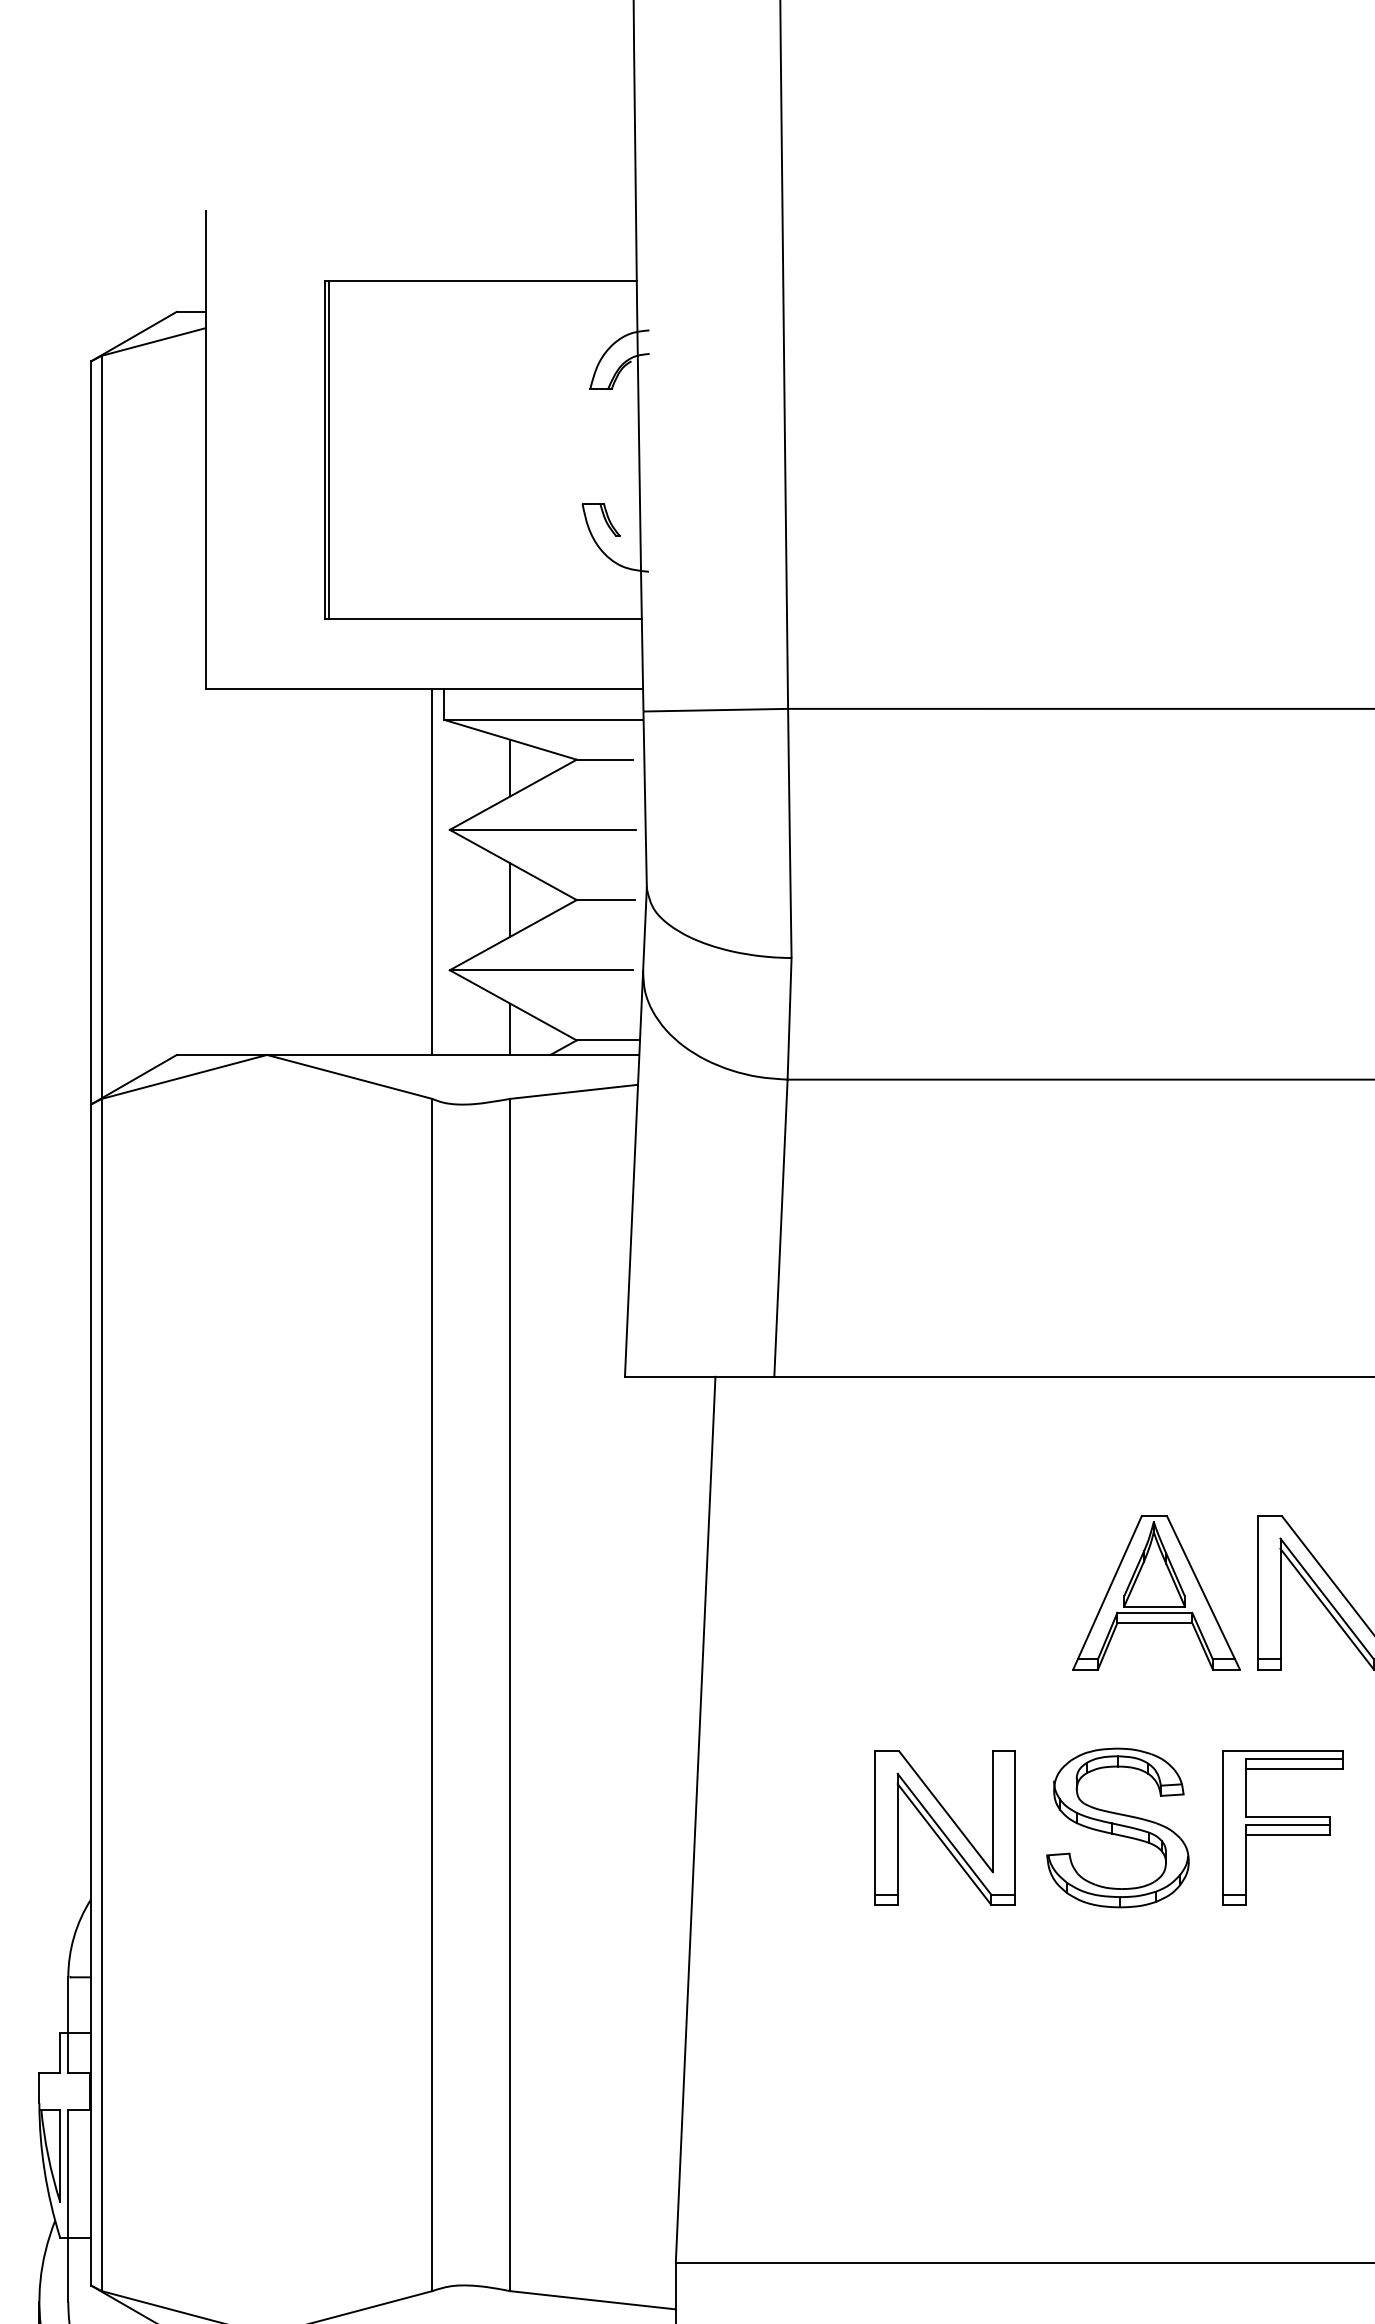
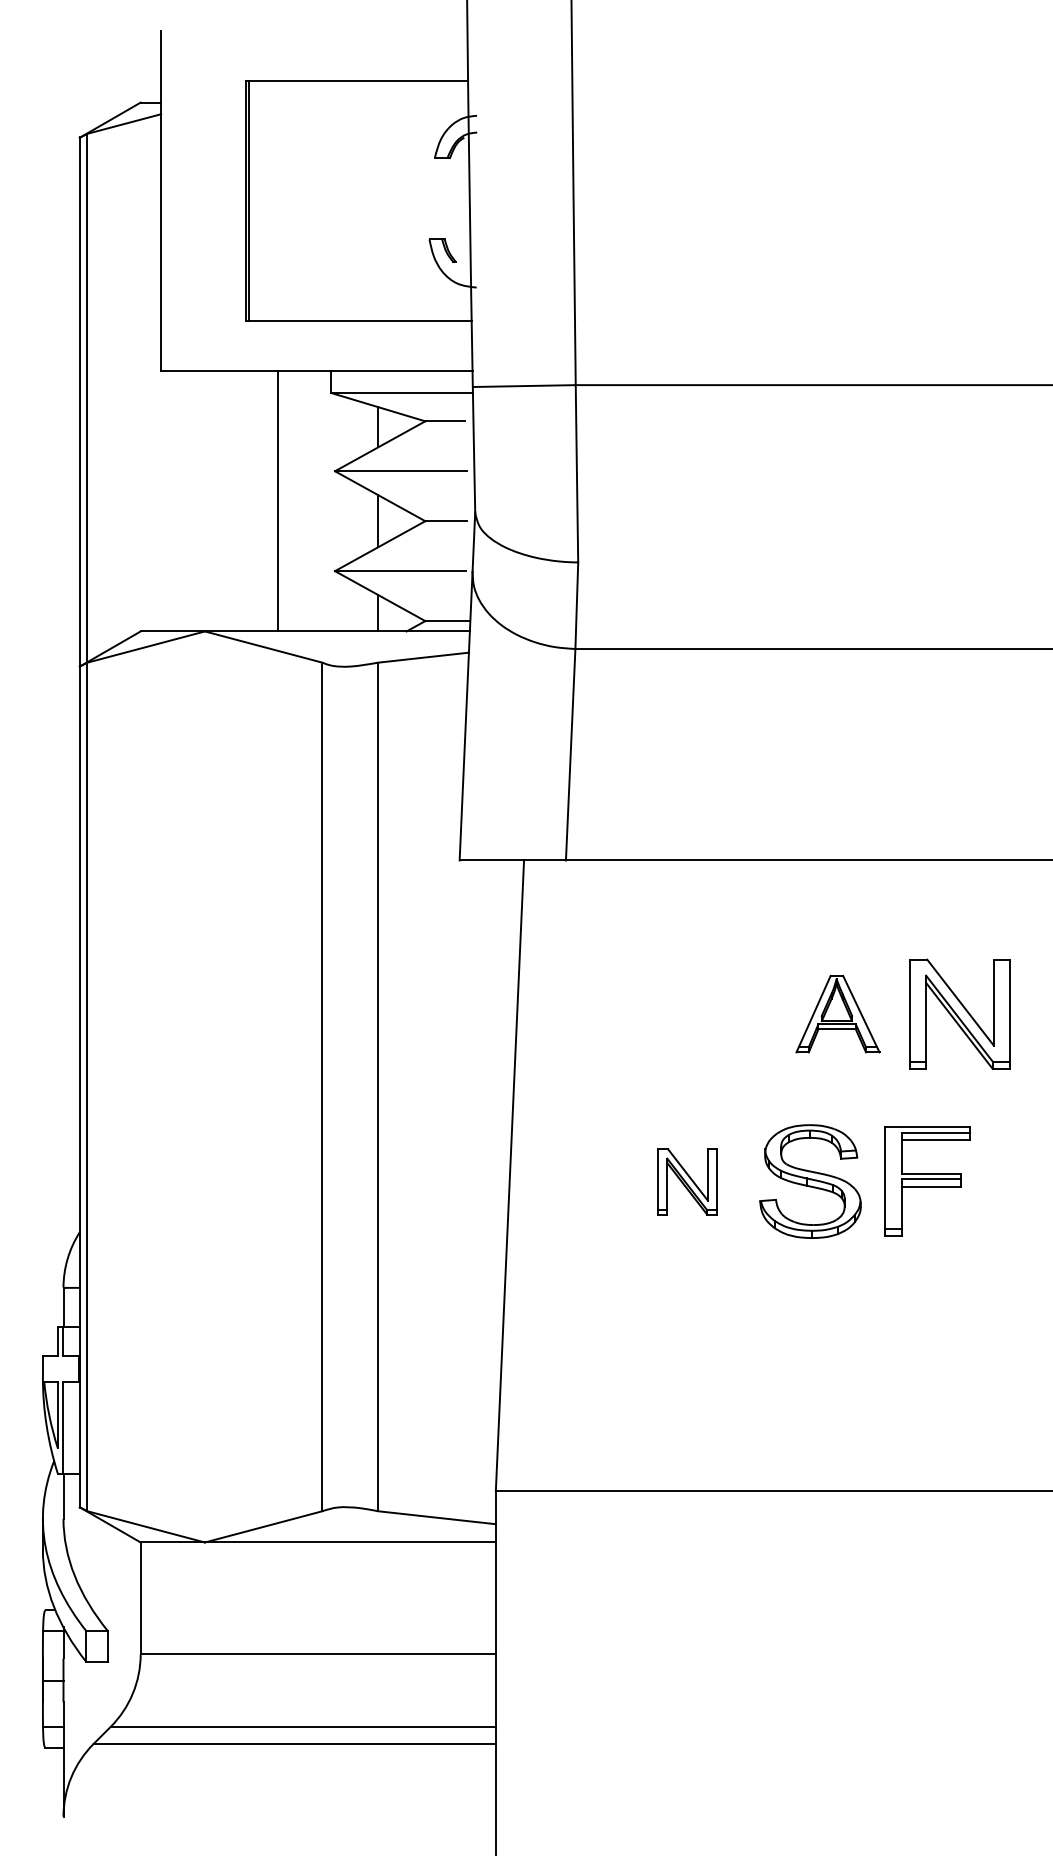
line: (432, 870) -> (278, 500), moved
part: (1155, 1591) -> (837, 1013), size x0.7
part: (945, 1827) -> (687, 1181), size x0.6

